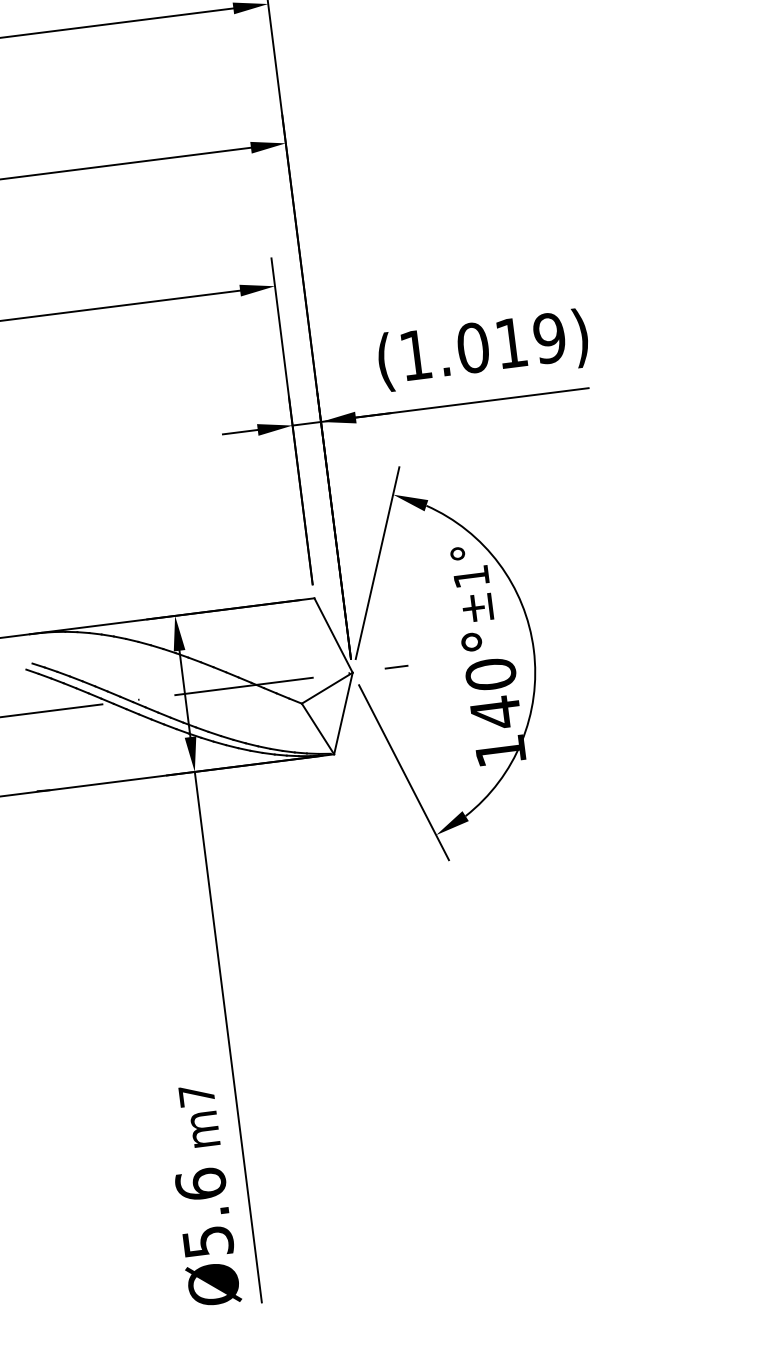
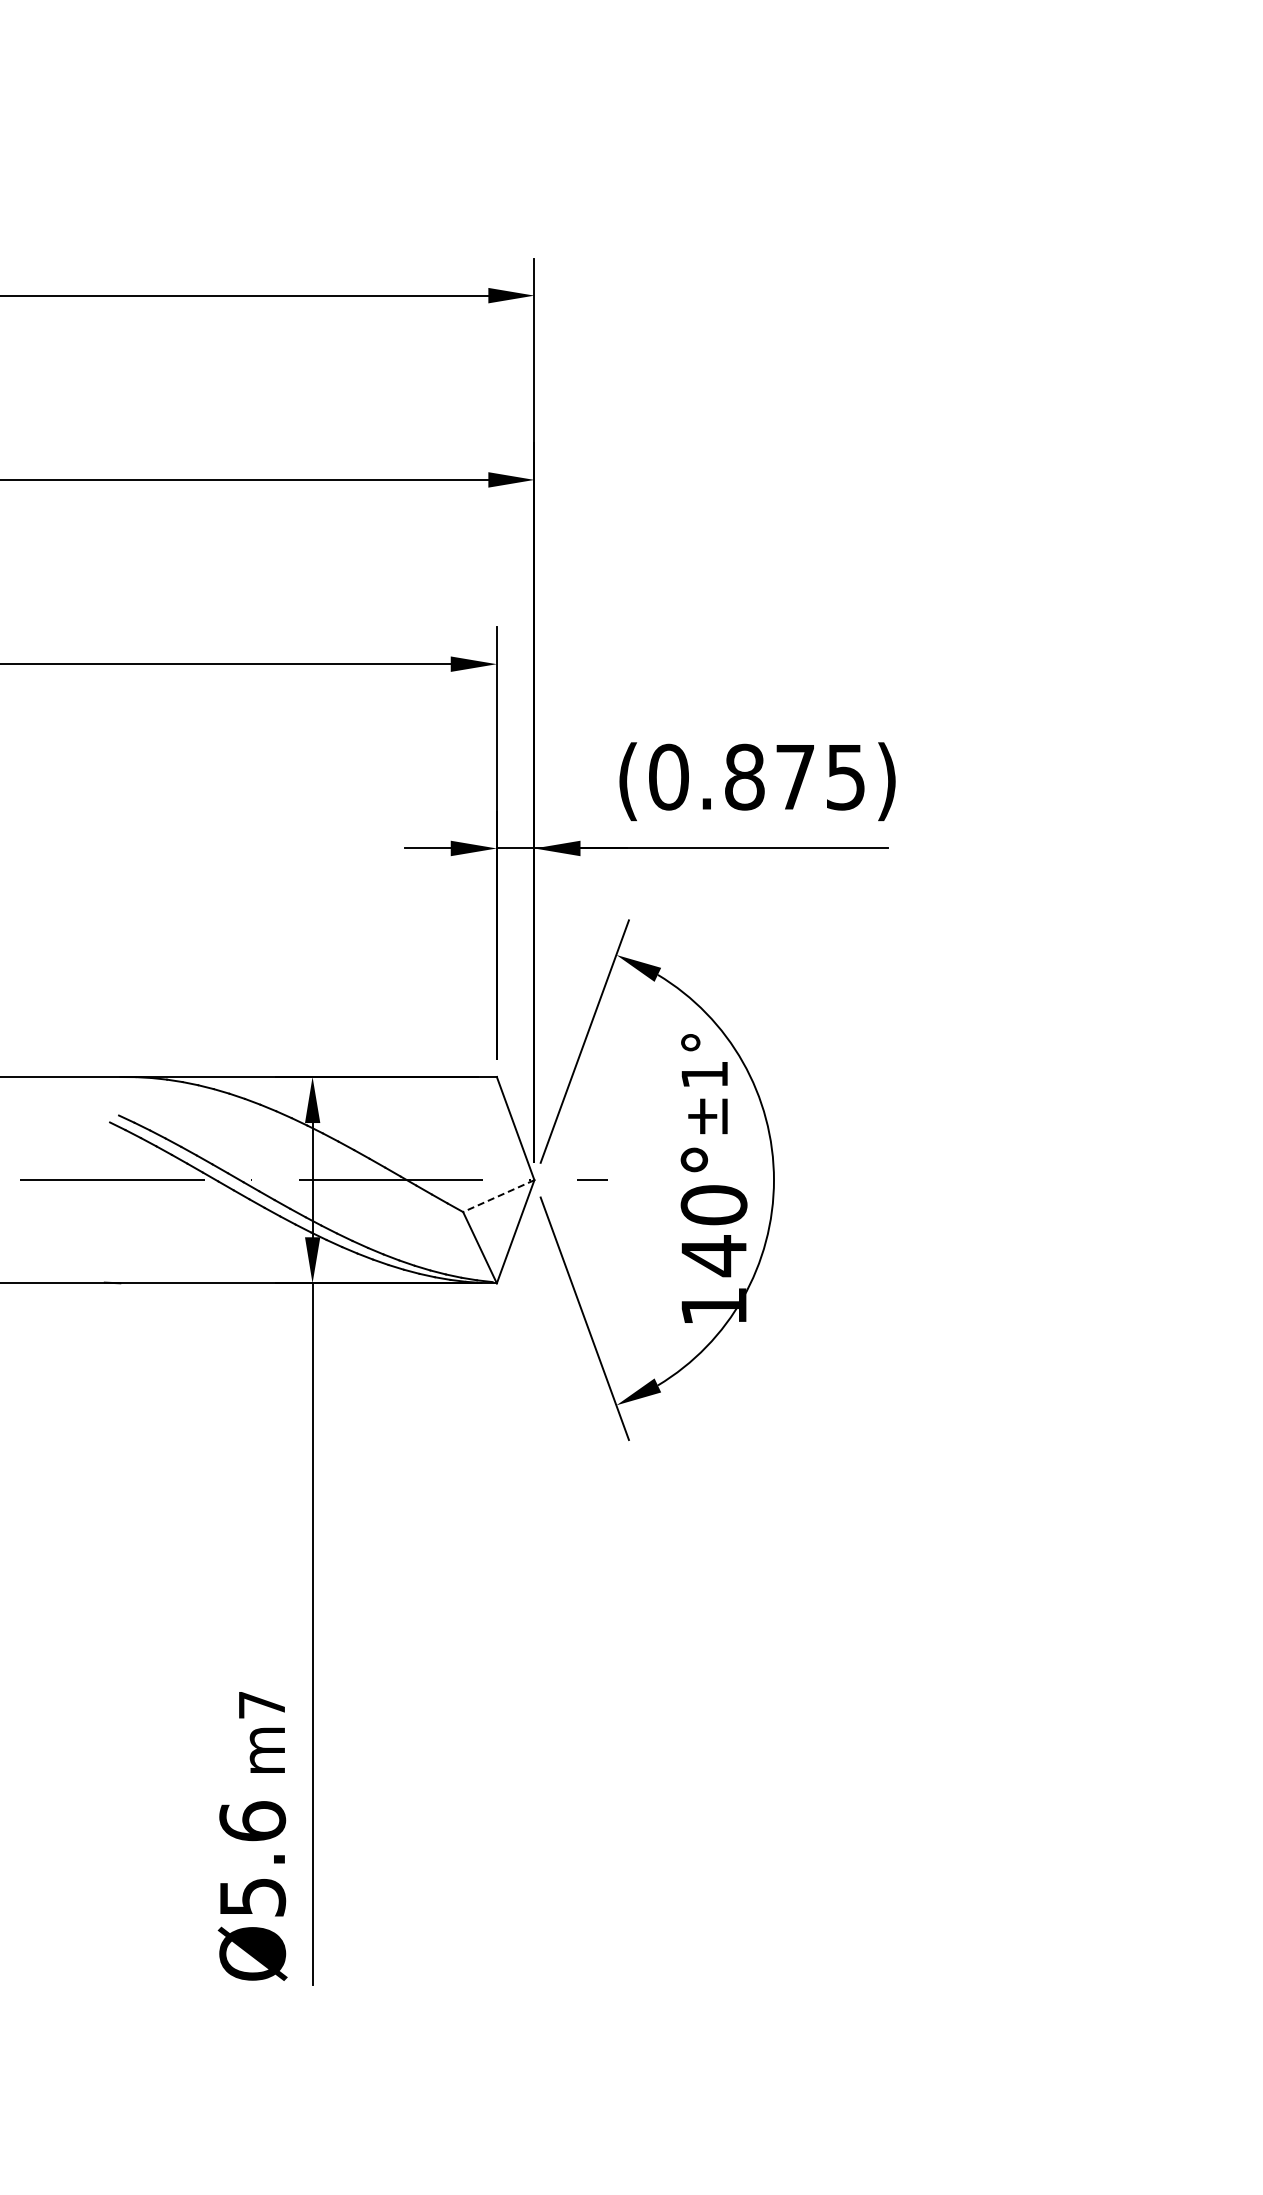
text: (482, 346) -> (757, 776), (1.019) -> (0.875)
line: (327, 688) -> (498, 1196), solid -> dashed

